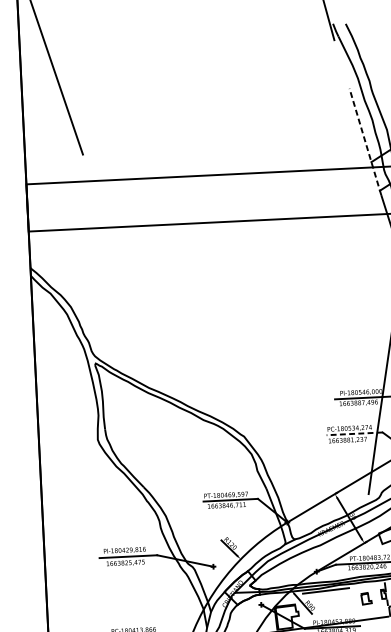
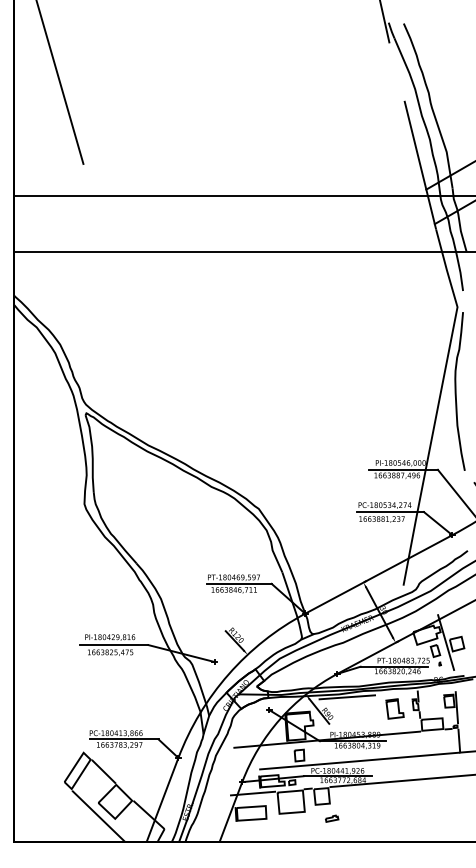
line: (365, 141) -> (420, 164), dashed -> solid
line: (354, 434) -> (390, 512), dashed -> solid
part: (366, 598) -> (394, 708), size x1.43

